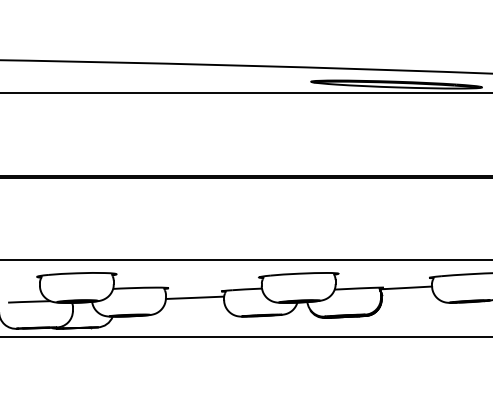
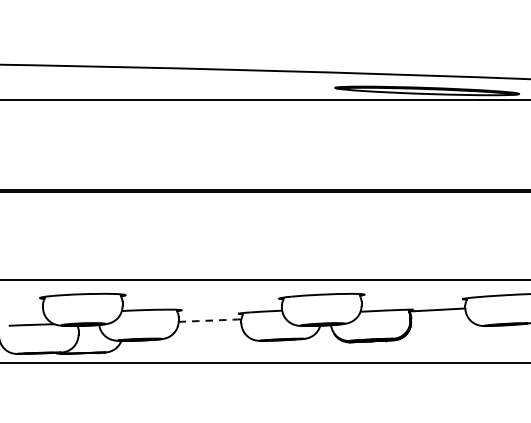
arc: (195, 297) -> (210, 320), solid -> dashed

